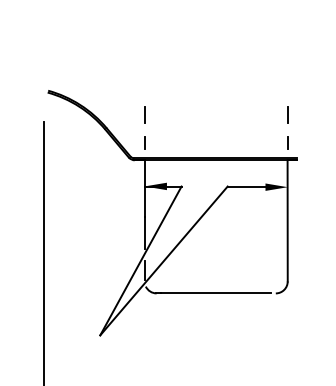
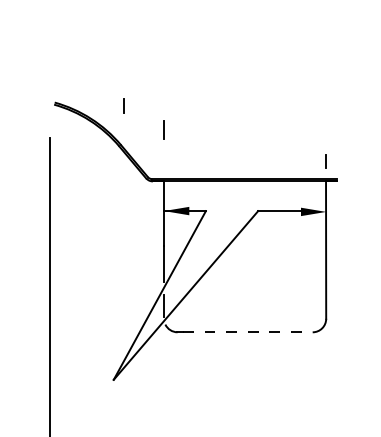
line: (287, 114) -> (325, 129), removed
line: (144, 142) -> (124, 105), moved
line: (215, 293) -> (244, 332), solid -> dashed

